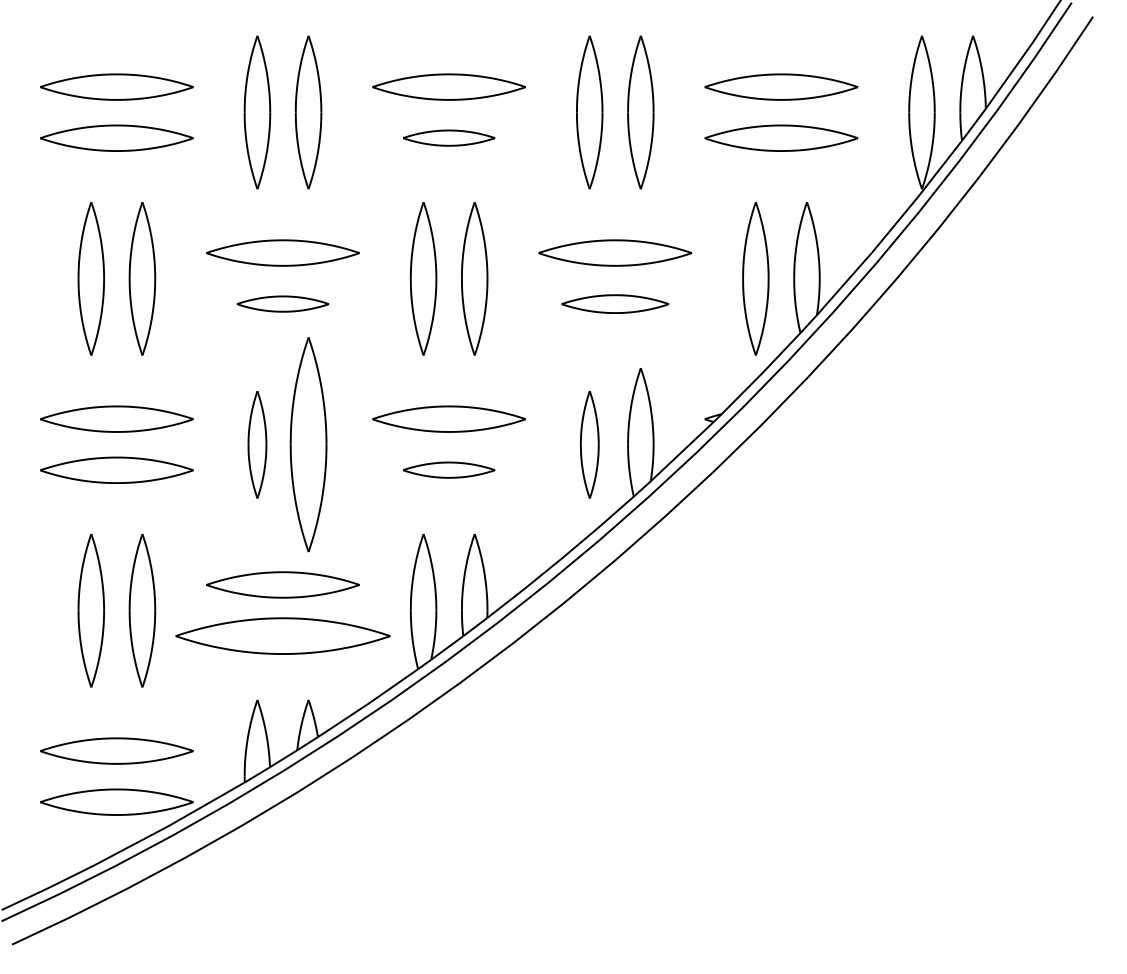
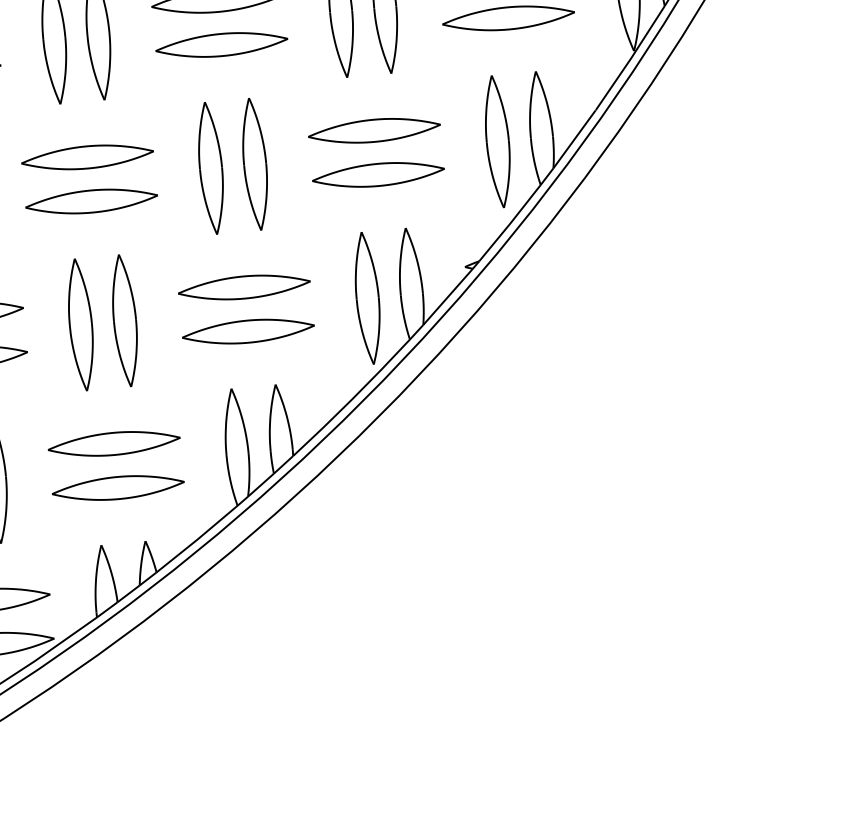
part: (448, 137) -> (221, 44), size x1.67
part: (282, 303) -> (91, 200), size x1.67
part: (615, 303) -> (378, 174), size x1.43
part: (257, 444) -> (80, 324), size x1.43
part: (308, 444) -> (124, 320), size x0.71
part: (589, 444) -> (367, 298), size x1.43
part: (448, 469) -> (247, 330), size x1.67
part: (282, 635) -> (117, 487), size x0.71

